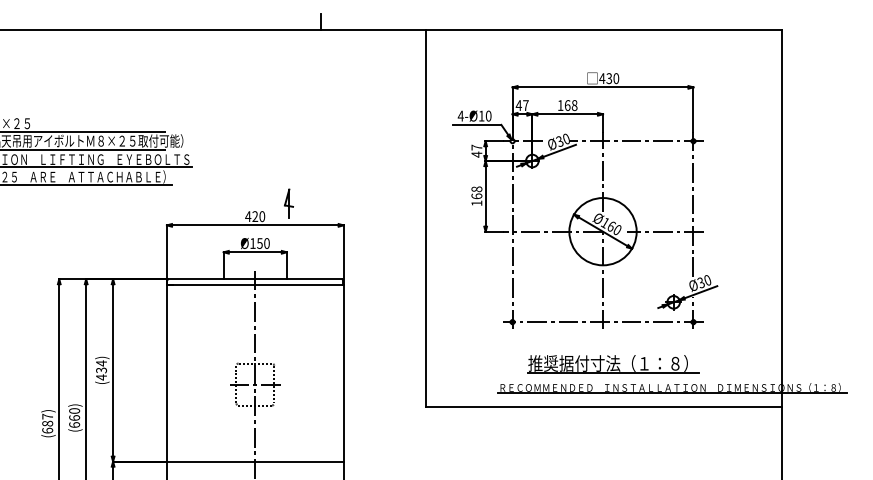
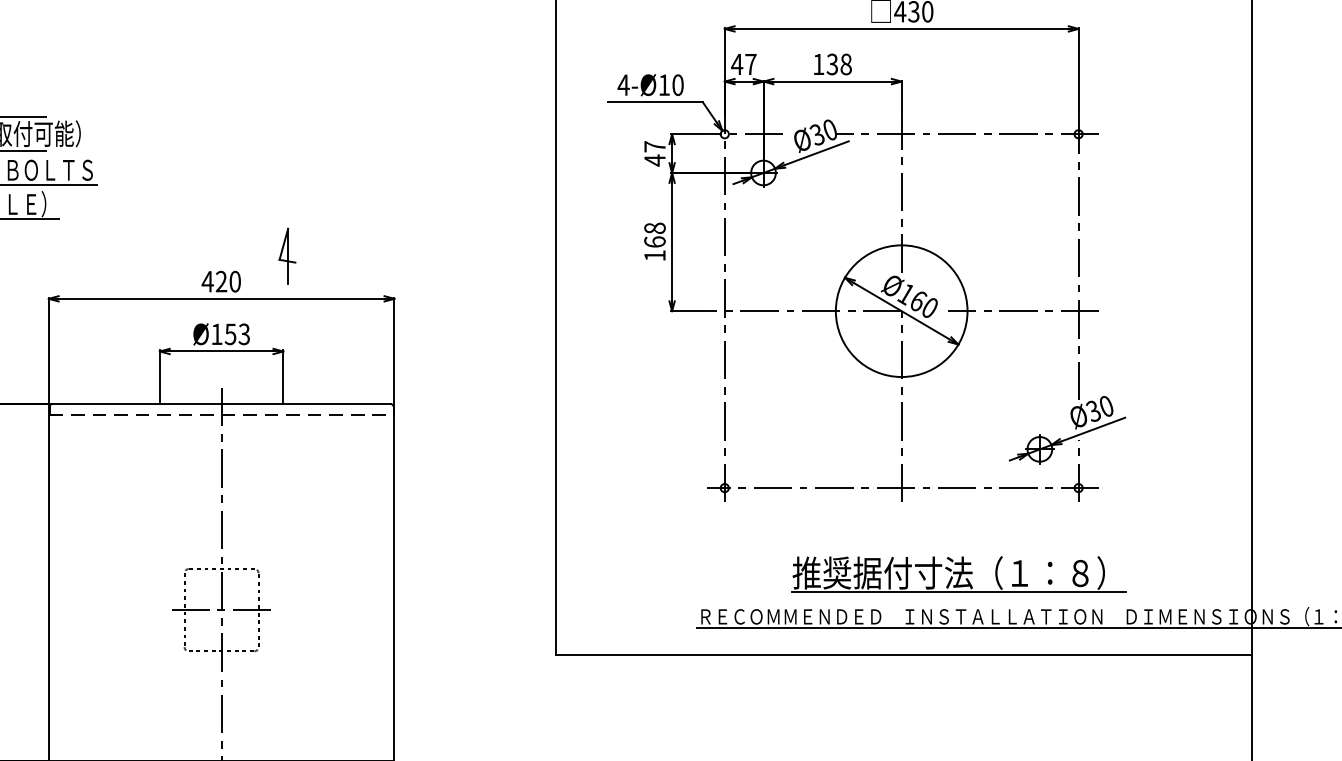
text: (567, 105) -> (832, 64), 168 -> 138
text: (266, 243) -> (243, 334), Ø150 -> Ø153
line: (256, 284) -> (223, 414), solid -> dashed
part: (613, 364) -> (959, 574), moved

